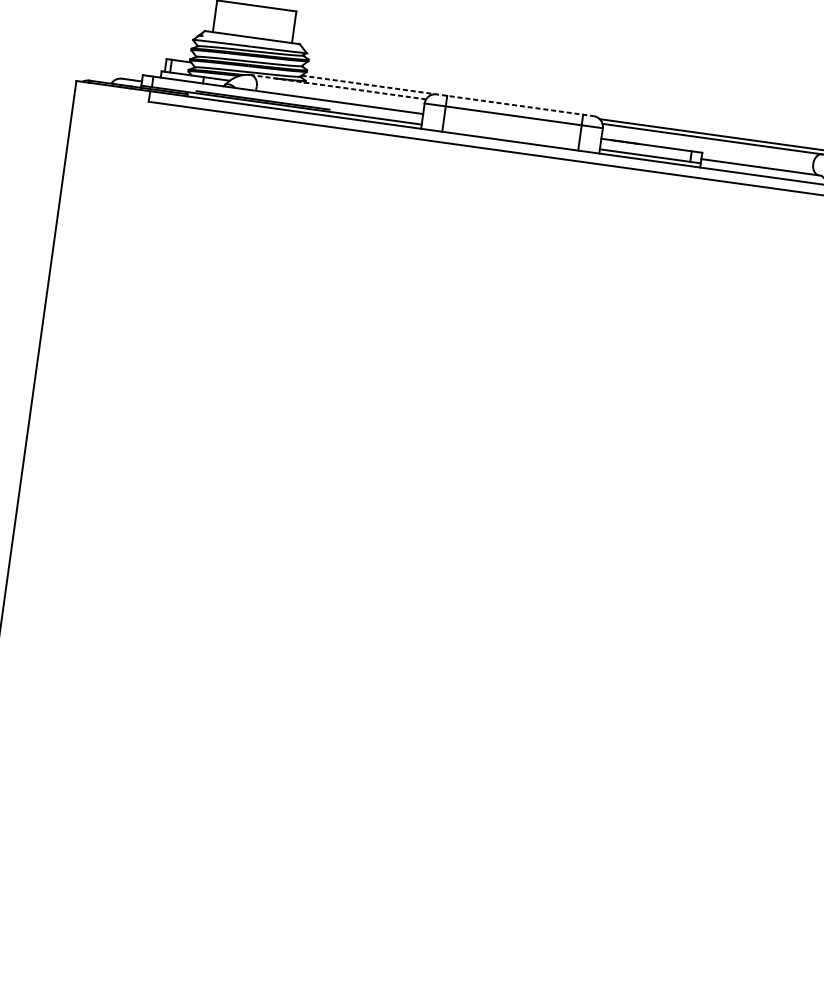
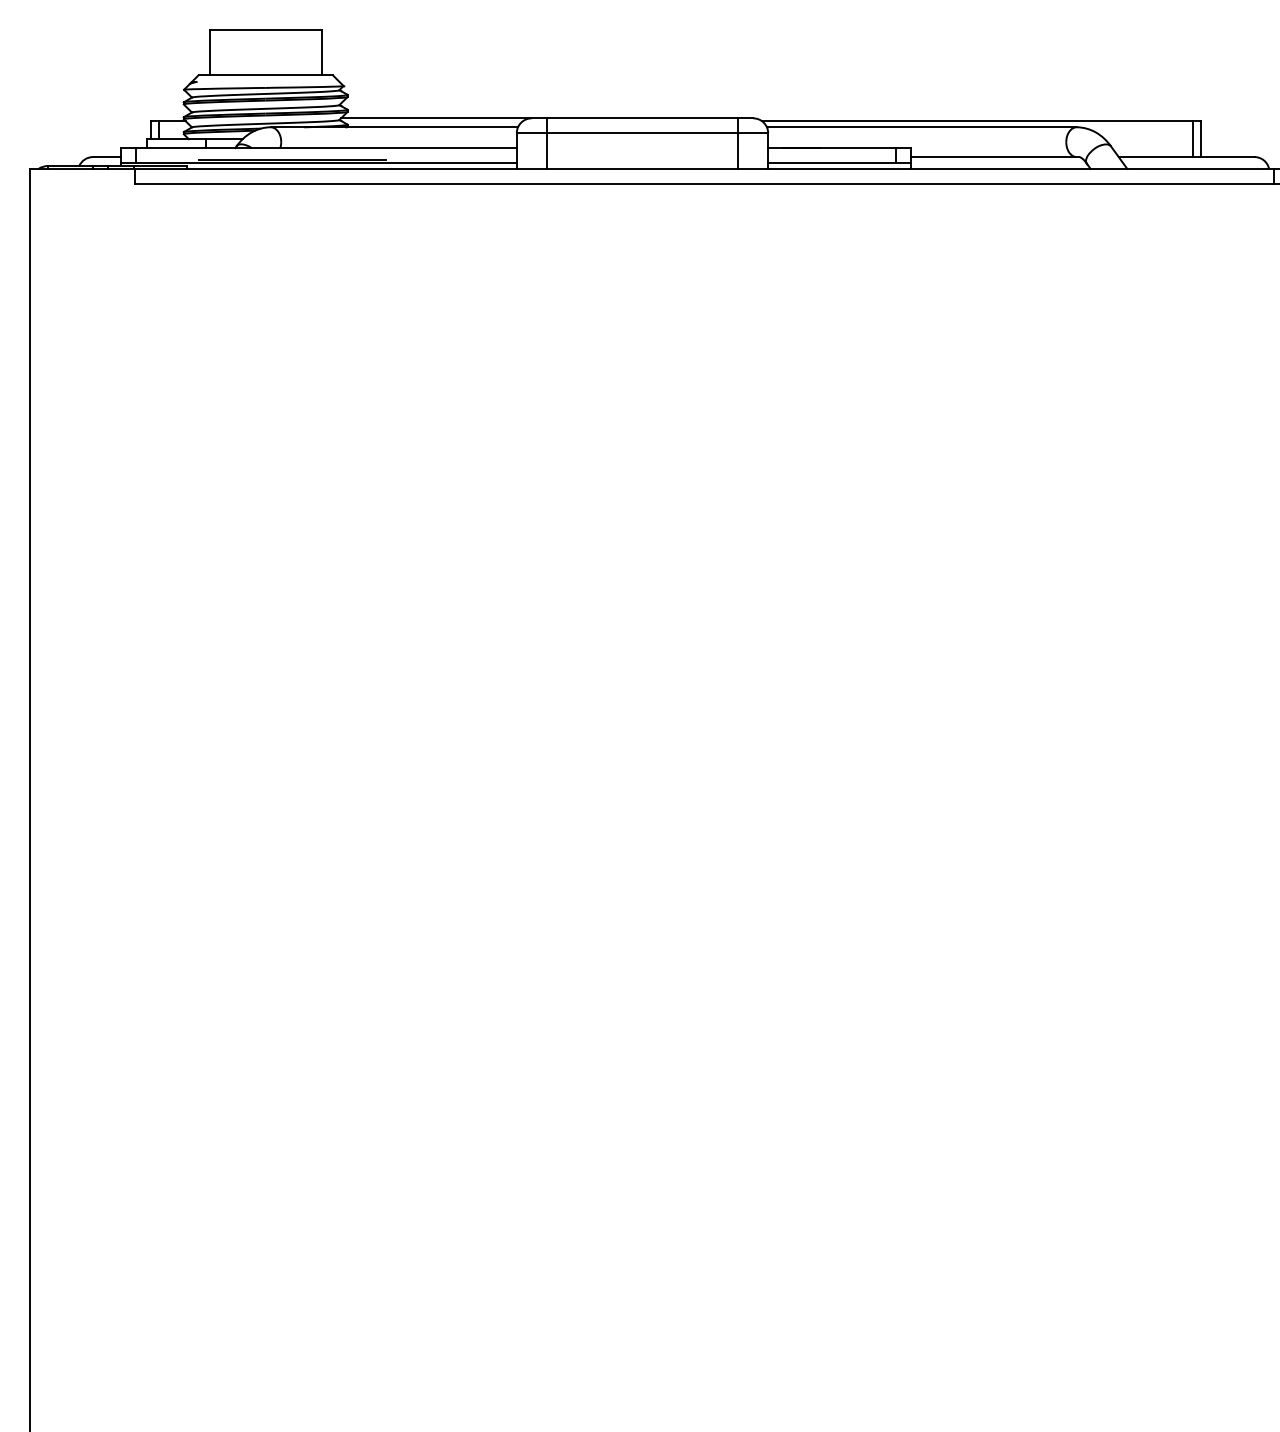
line: (338, 87) -> (394, 127), dashed -> solid
line: (447, 96) -> (547, 118), dashed -> solid

